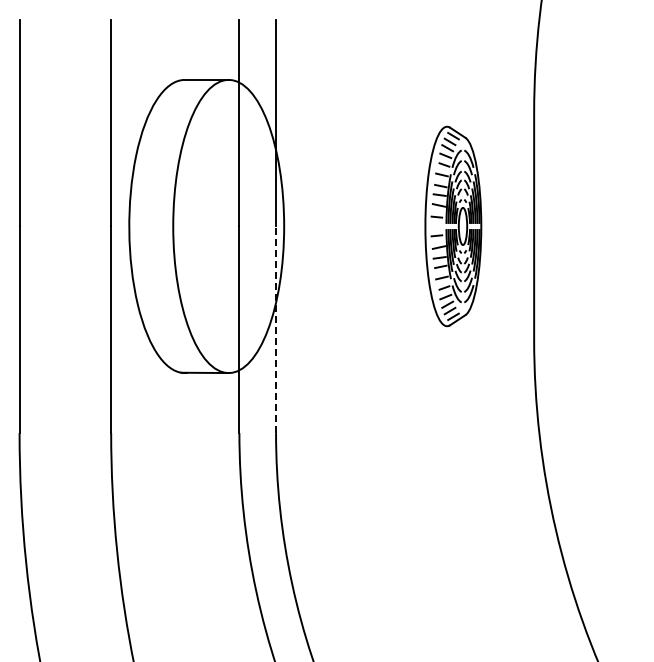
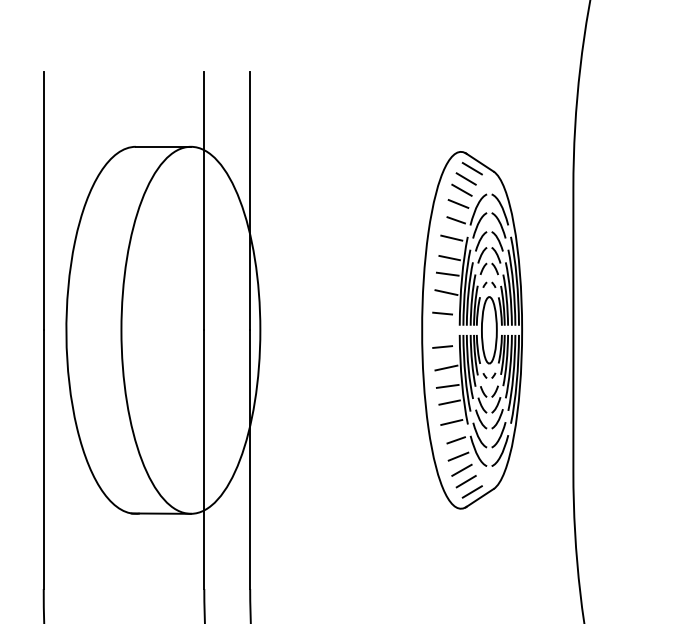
part: (453, 226) -> (472, 330), size x1.43
line: (276, 329) -> (250, 459), dashed -> solid

